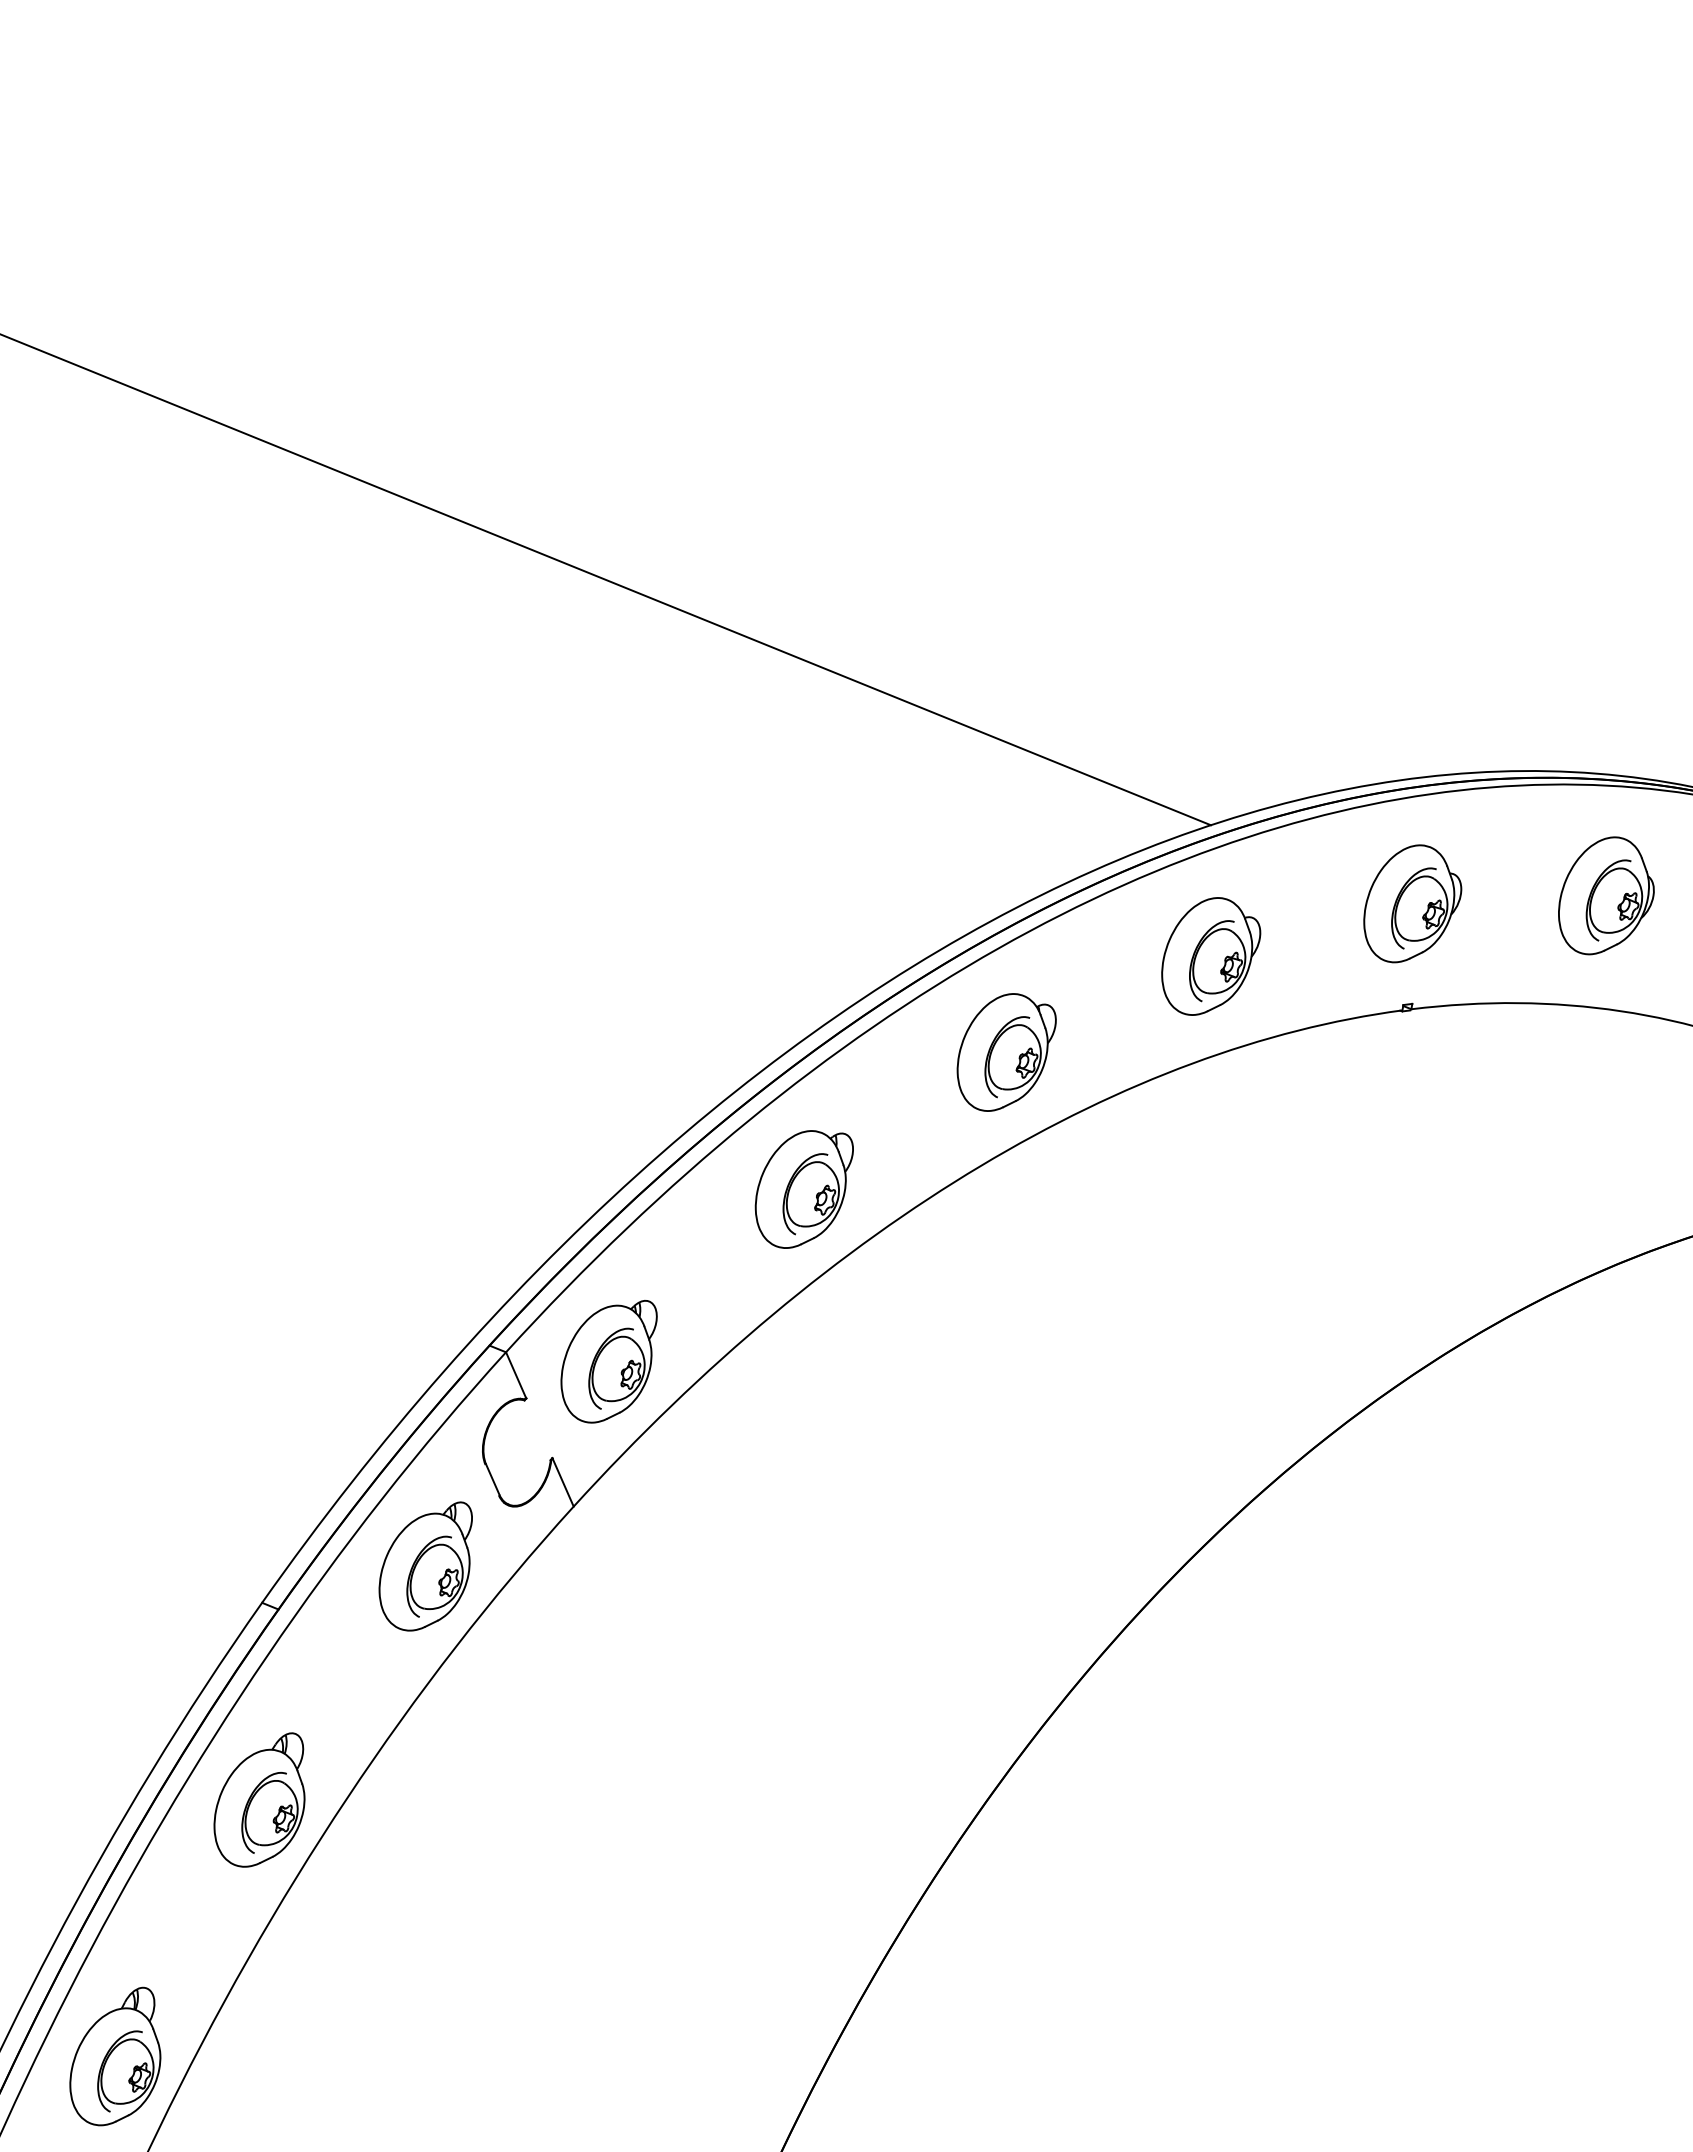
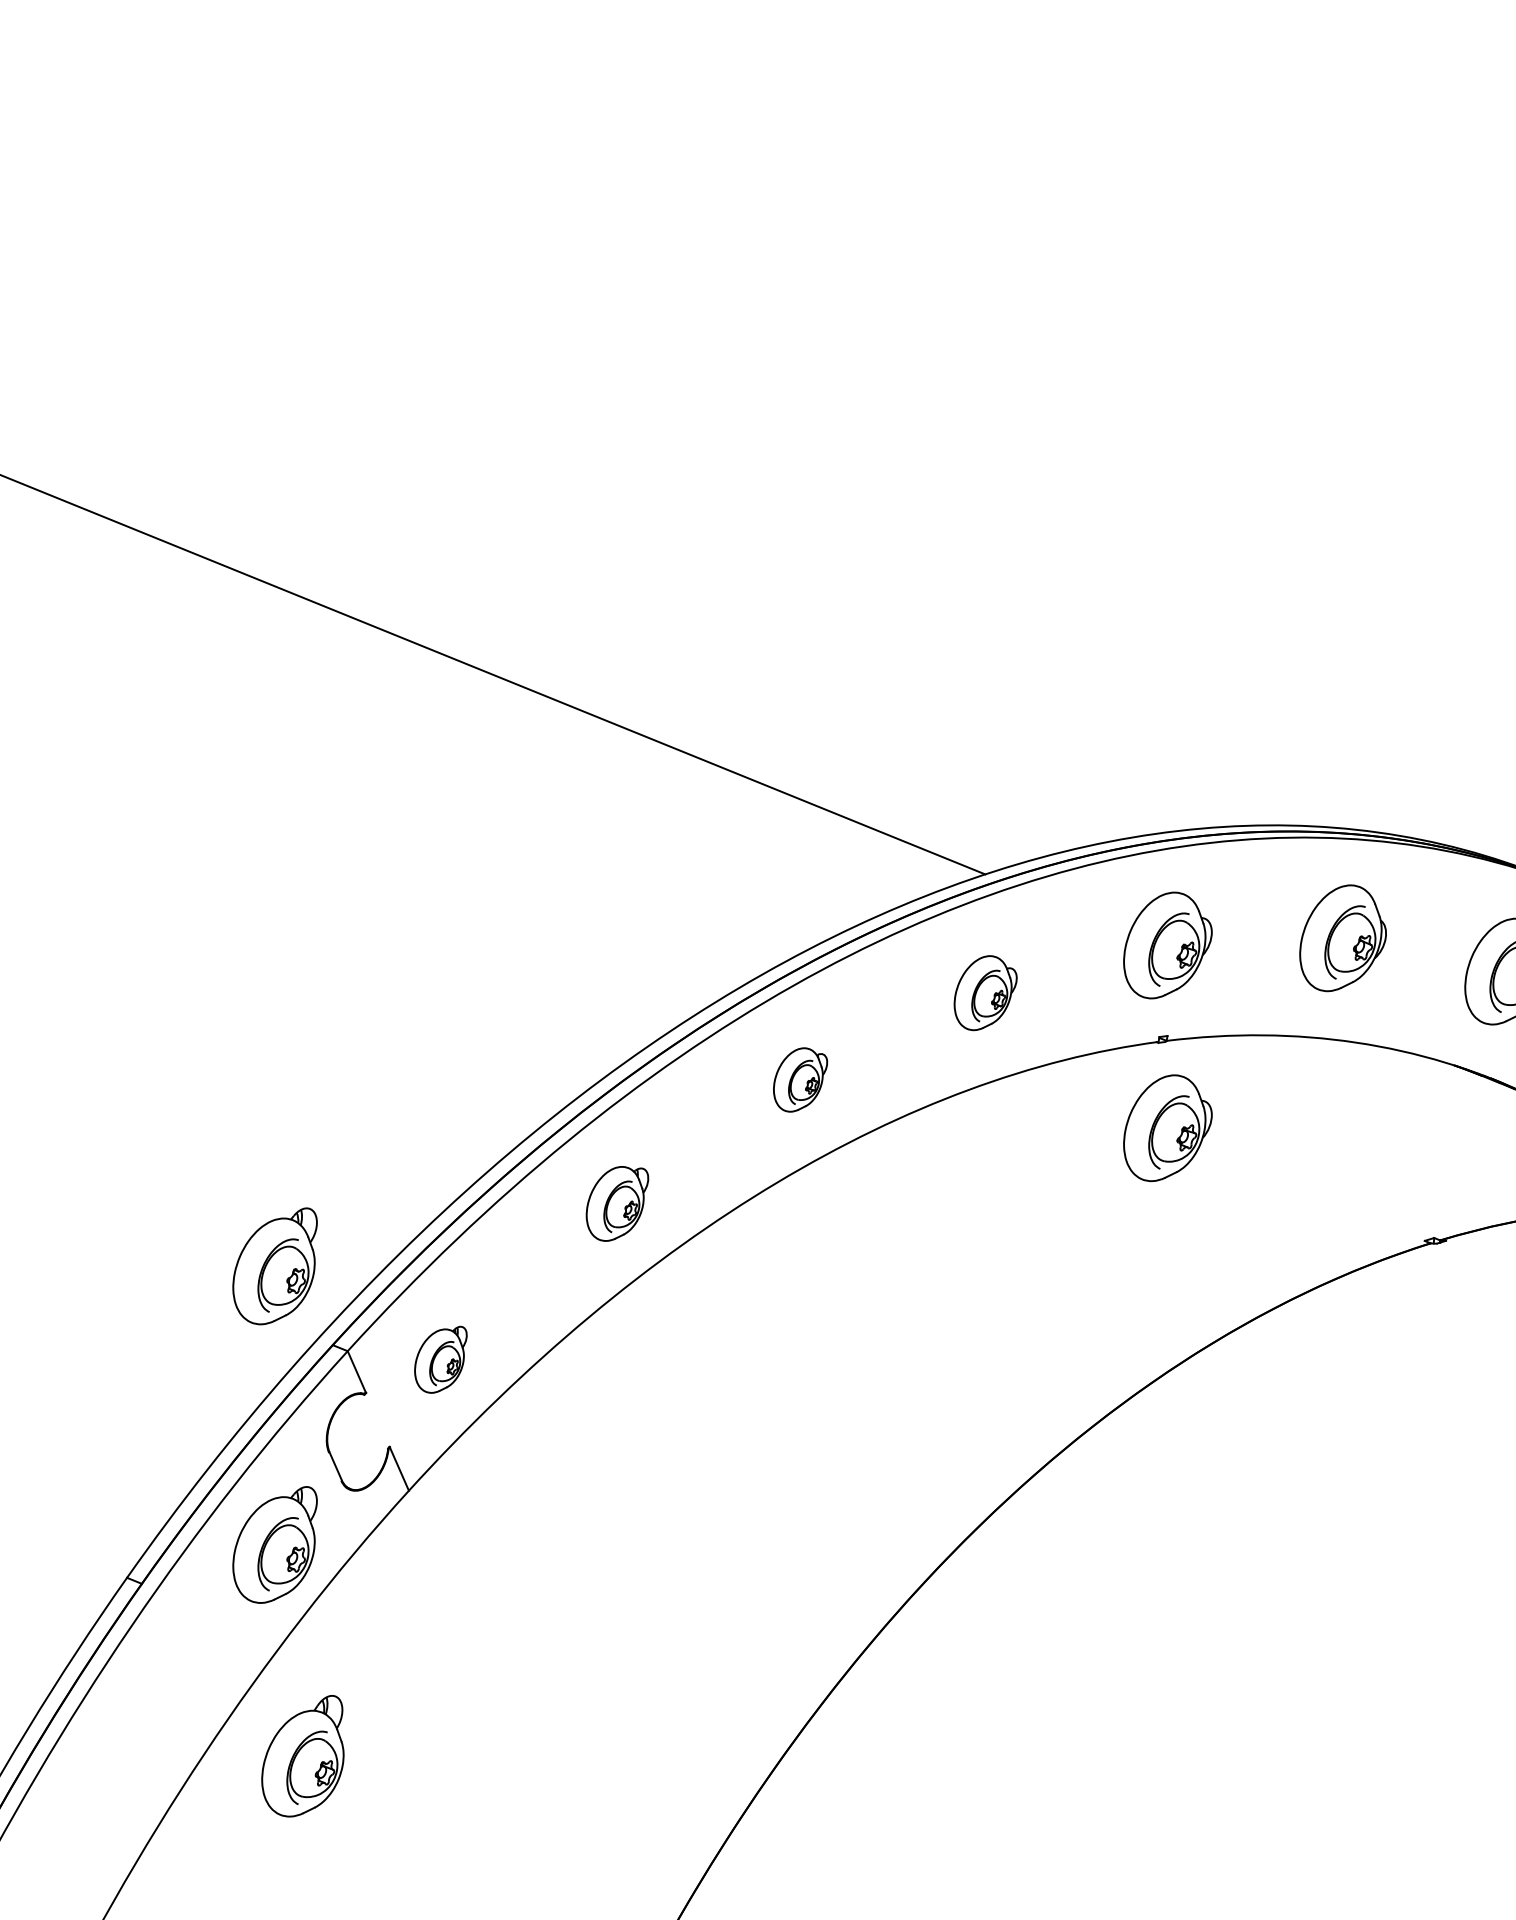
part: (1211, 956) -> (985, 993), size x0.7
part: (1006, 1052) -> (800, 1079), size x0.6
part: (1412, 1105) -> (1167, 1127), added
part: (803, 1189) -> (616, 1203), size x0.7
part: (425, 1258) -> (274, 1266), added
part: (608, 1361) -> (440, 1359), size x0.6
part: (259, 1799) -> (302, 1755), moved

